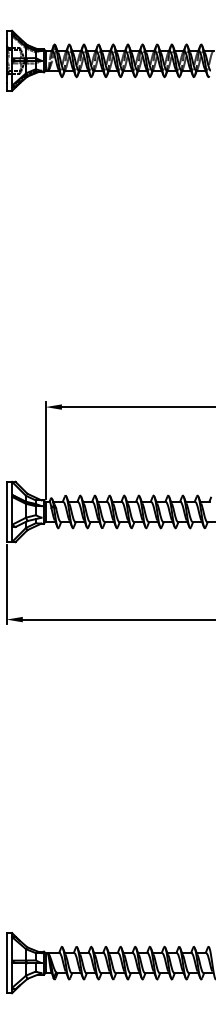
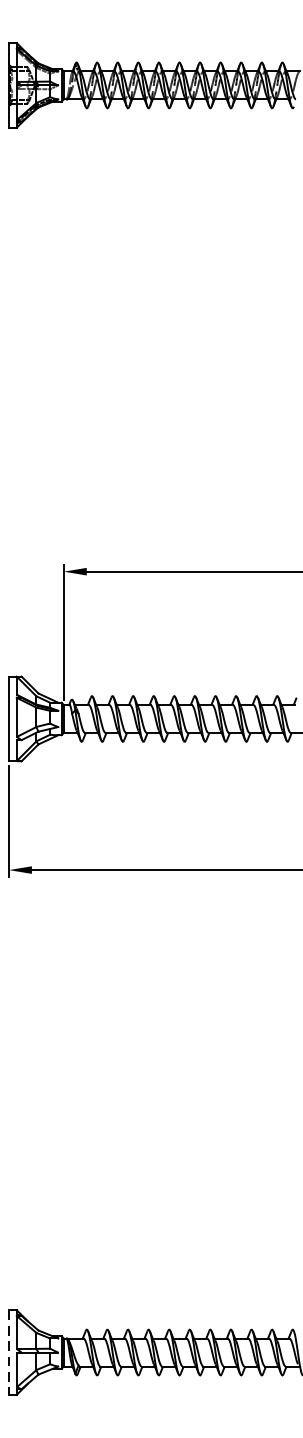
line: (6, 963) -> (8, 1353), solid -> dashed

